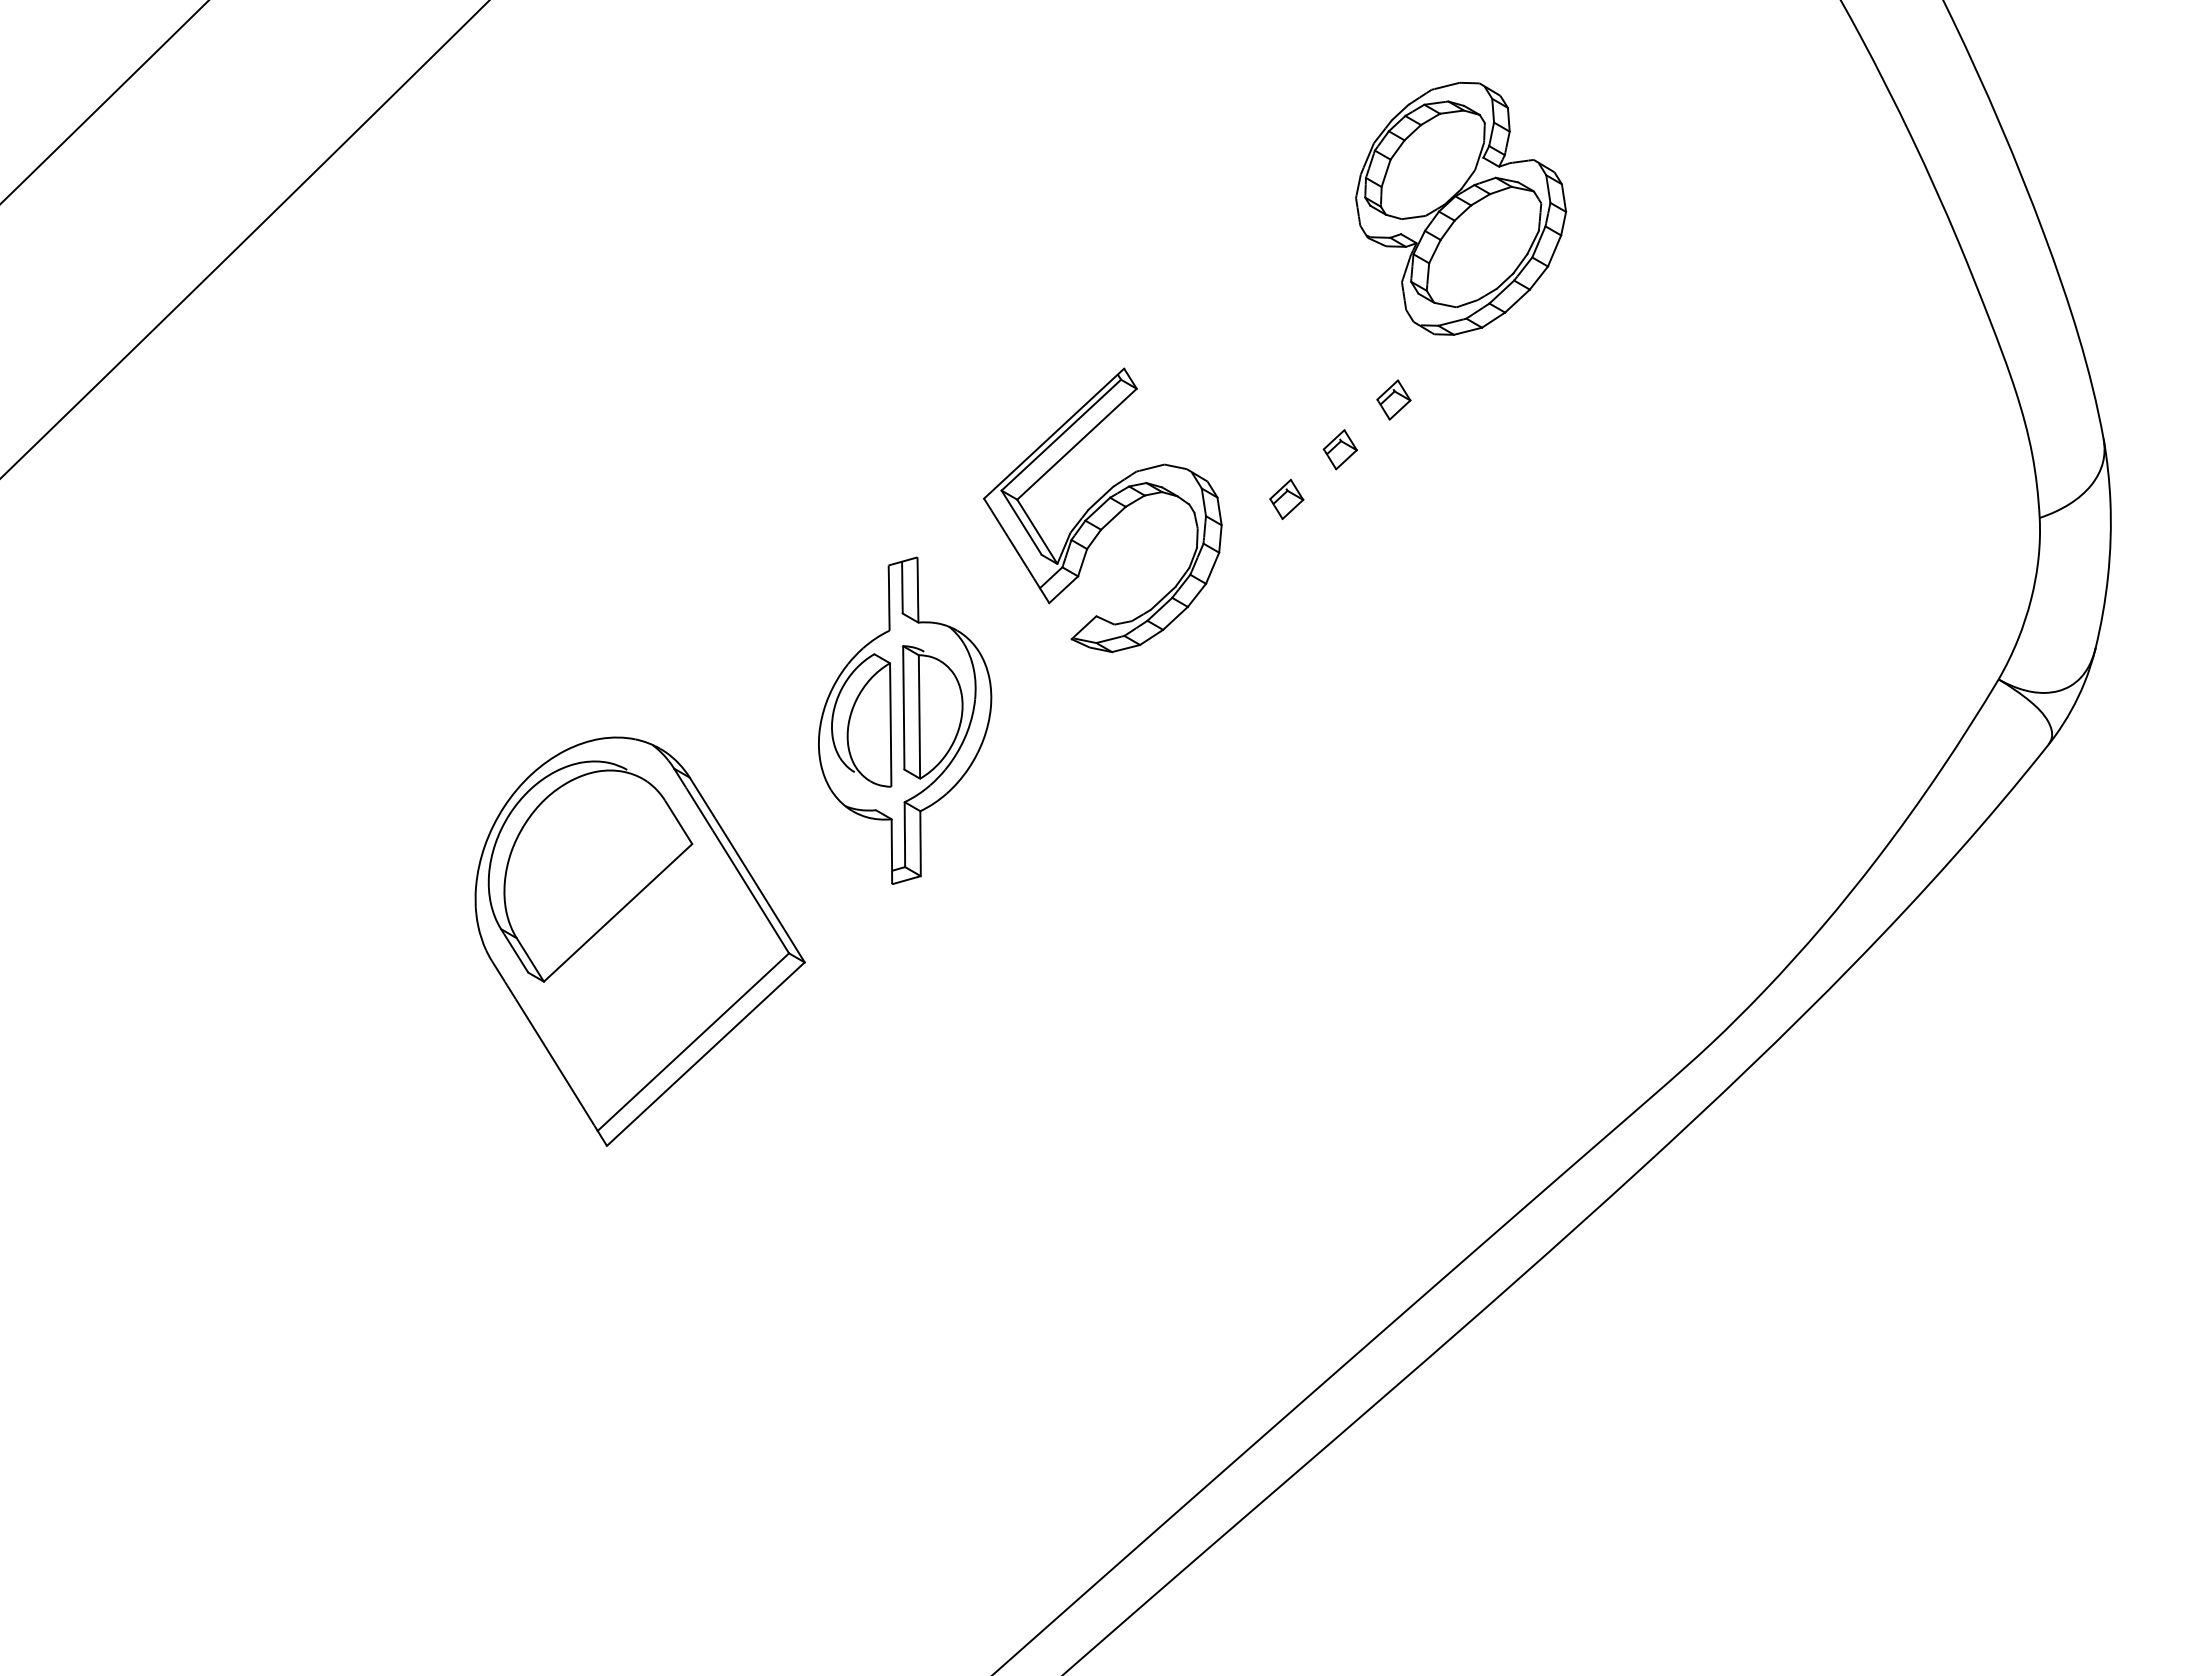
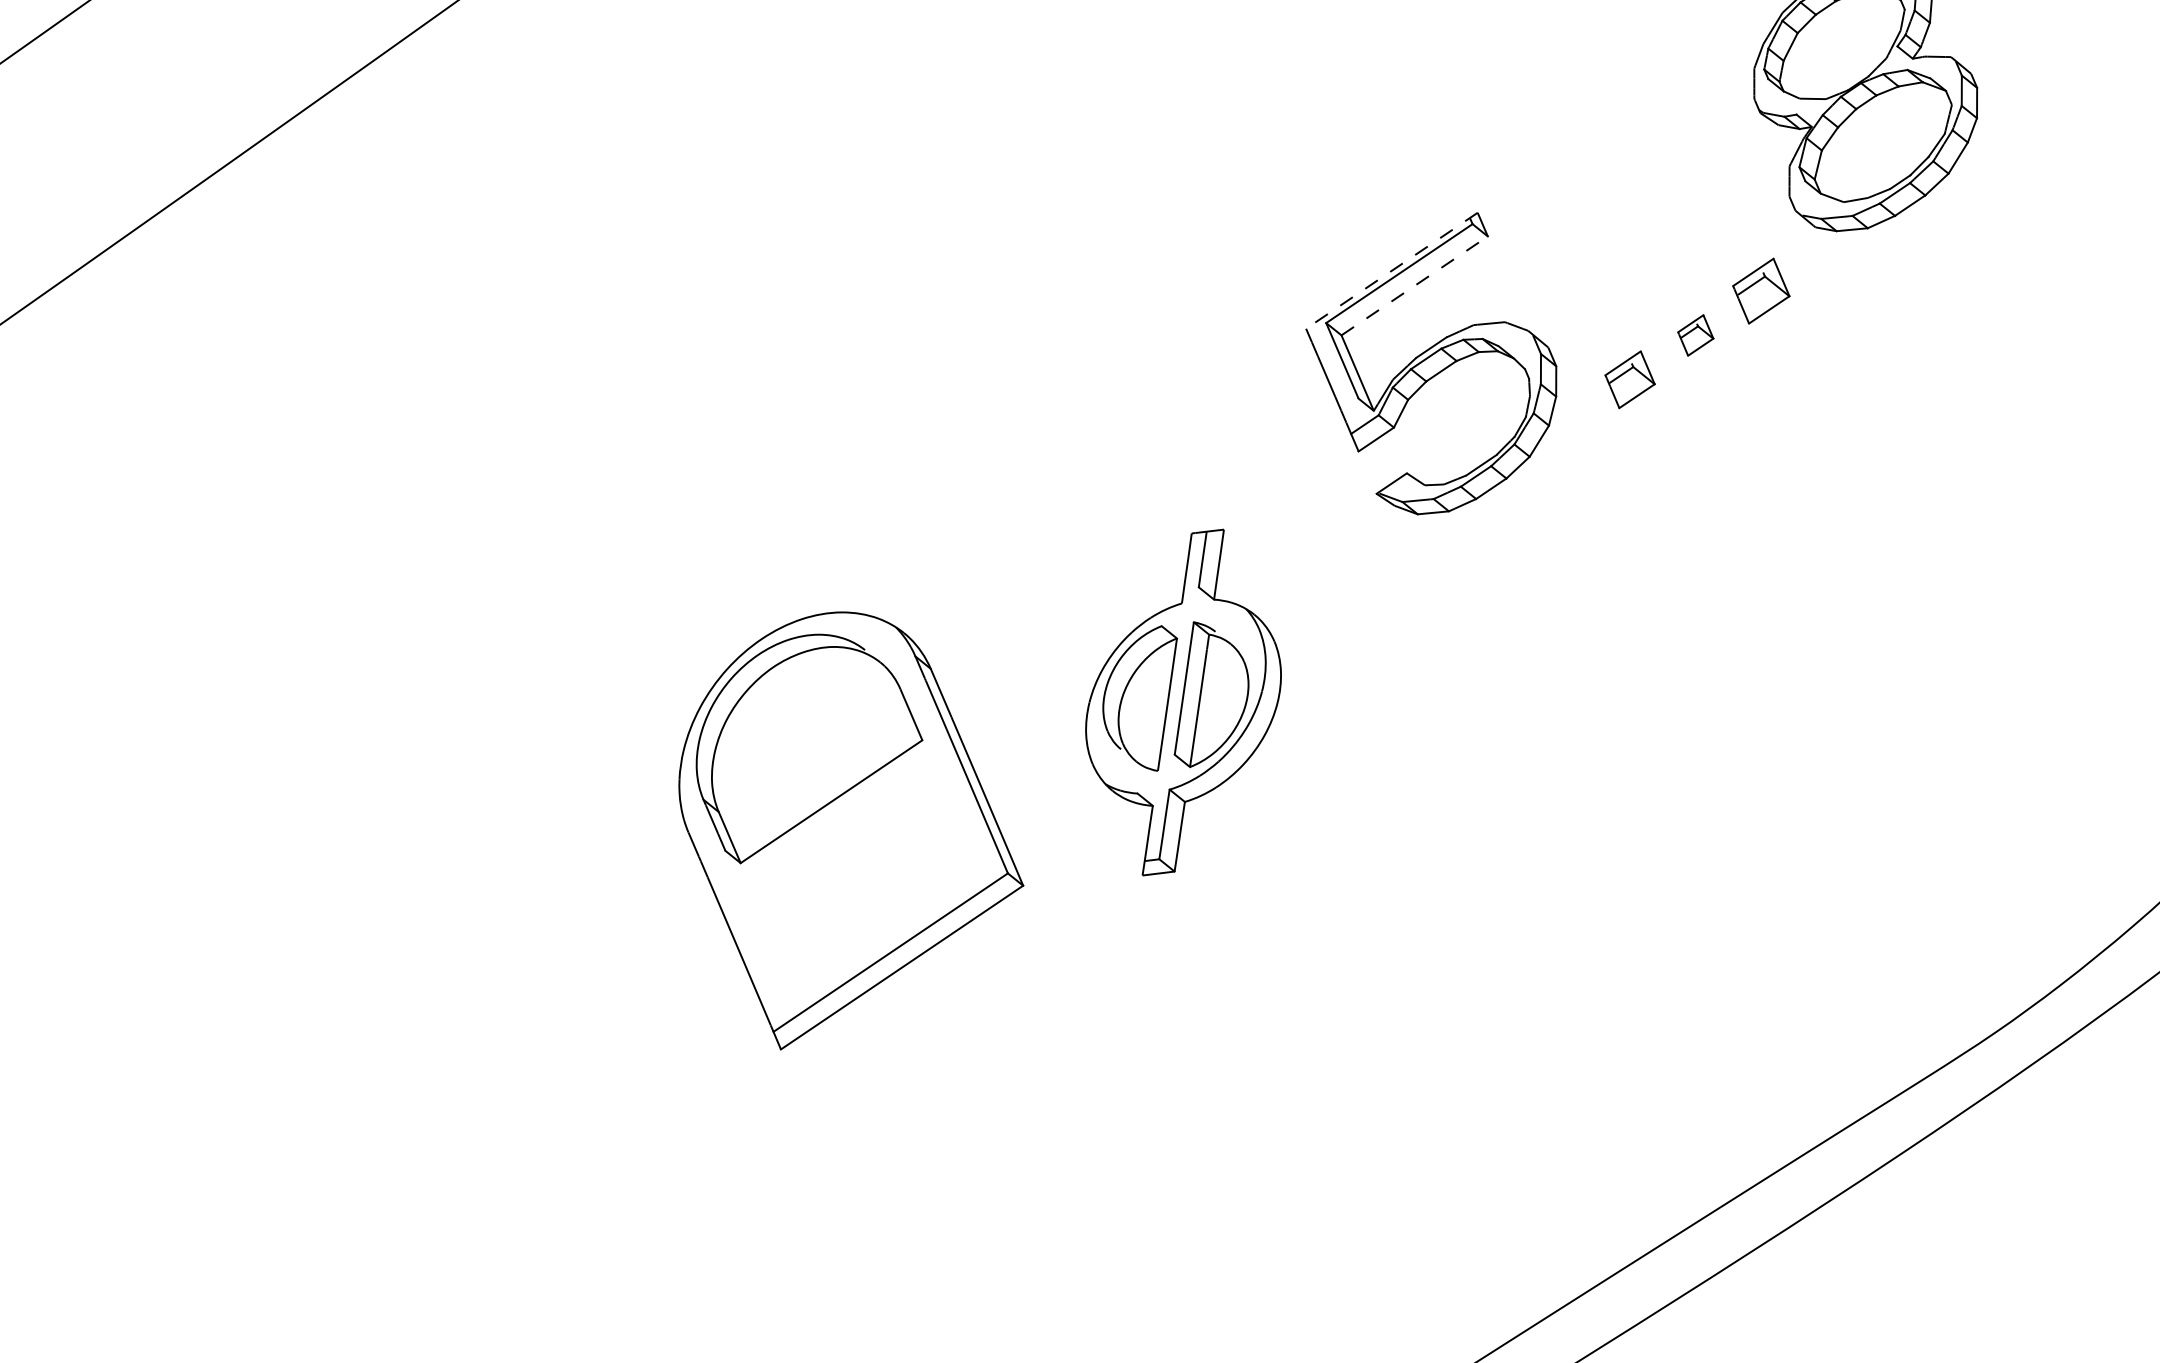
part: (1393, 399) -> (1761, 290), size x1.6
line: (1054, 433) -> (1392, 270), solid -> dashed
line: (1077, 443) -> (1415, 285), solid -> dashed
part: (1286, 499) -> (1629, 379), size x1.4
part: (905, 720) -> (1184, 702), moved
part: (639, 941) -> (849, 835), moved

